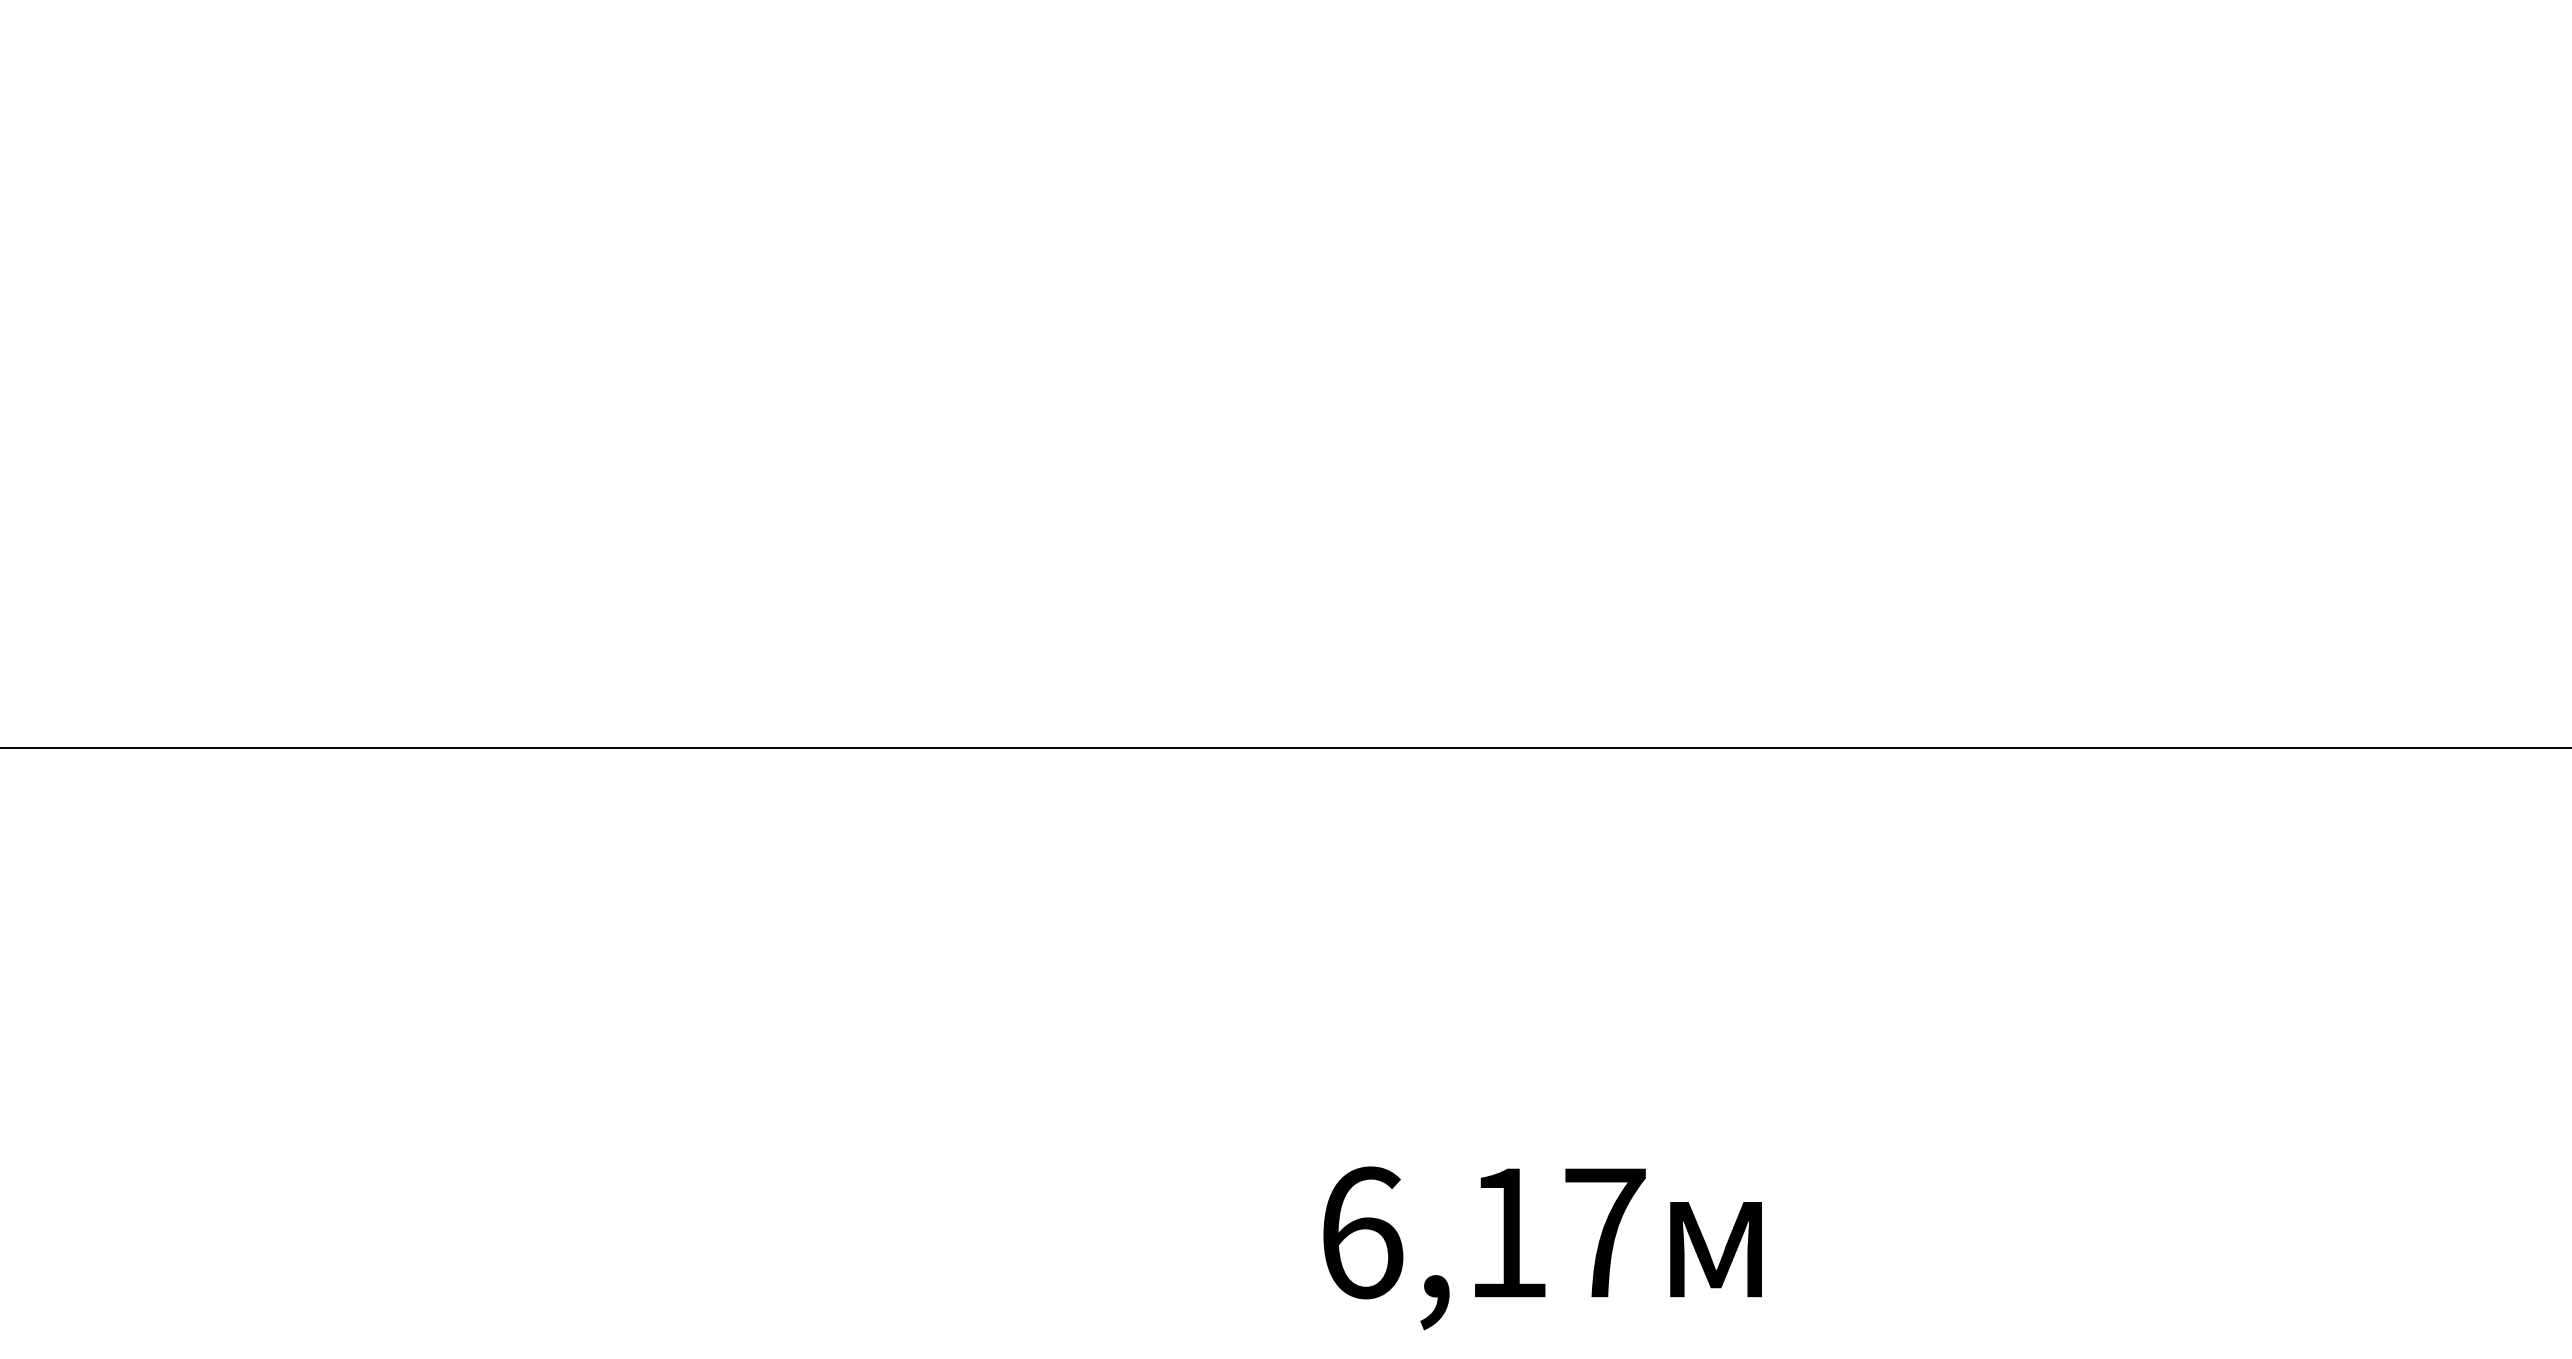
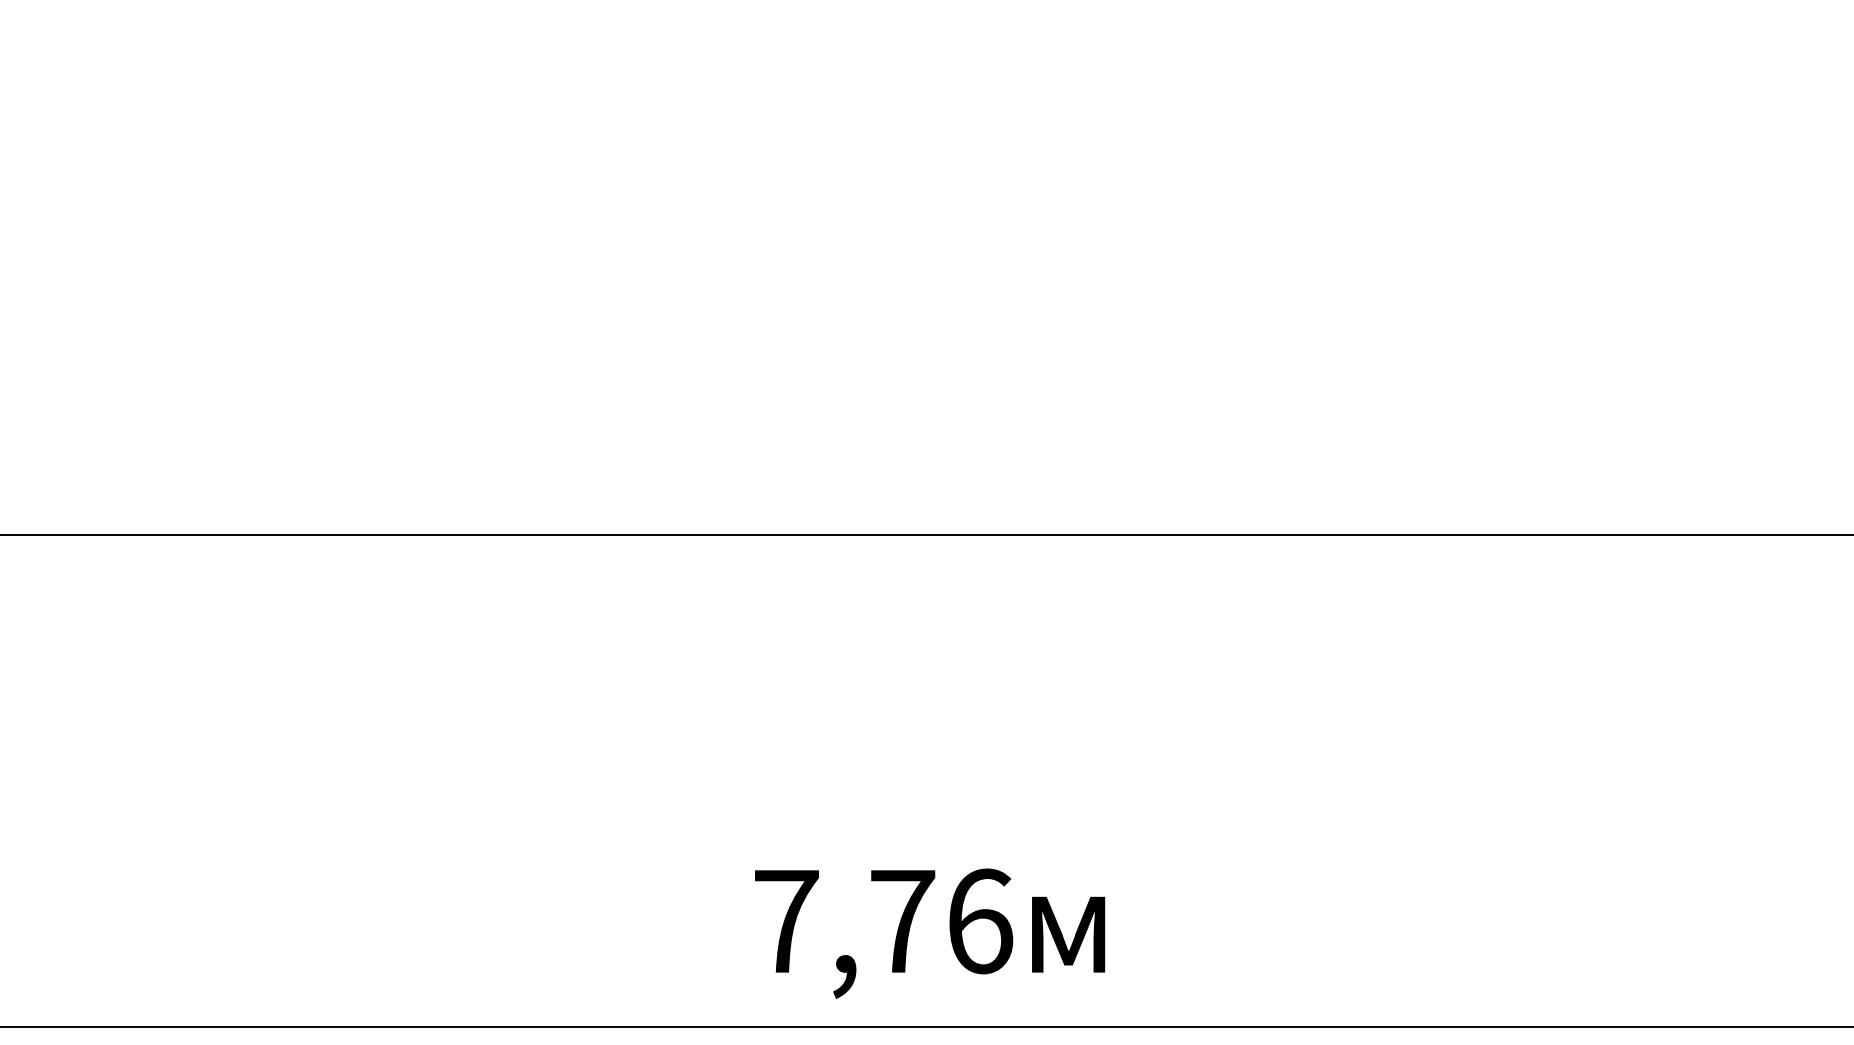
text: (1484, 1232) -> (884, 921), 6,17 -> 7,76

